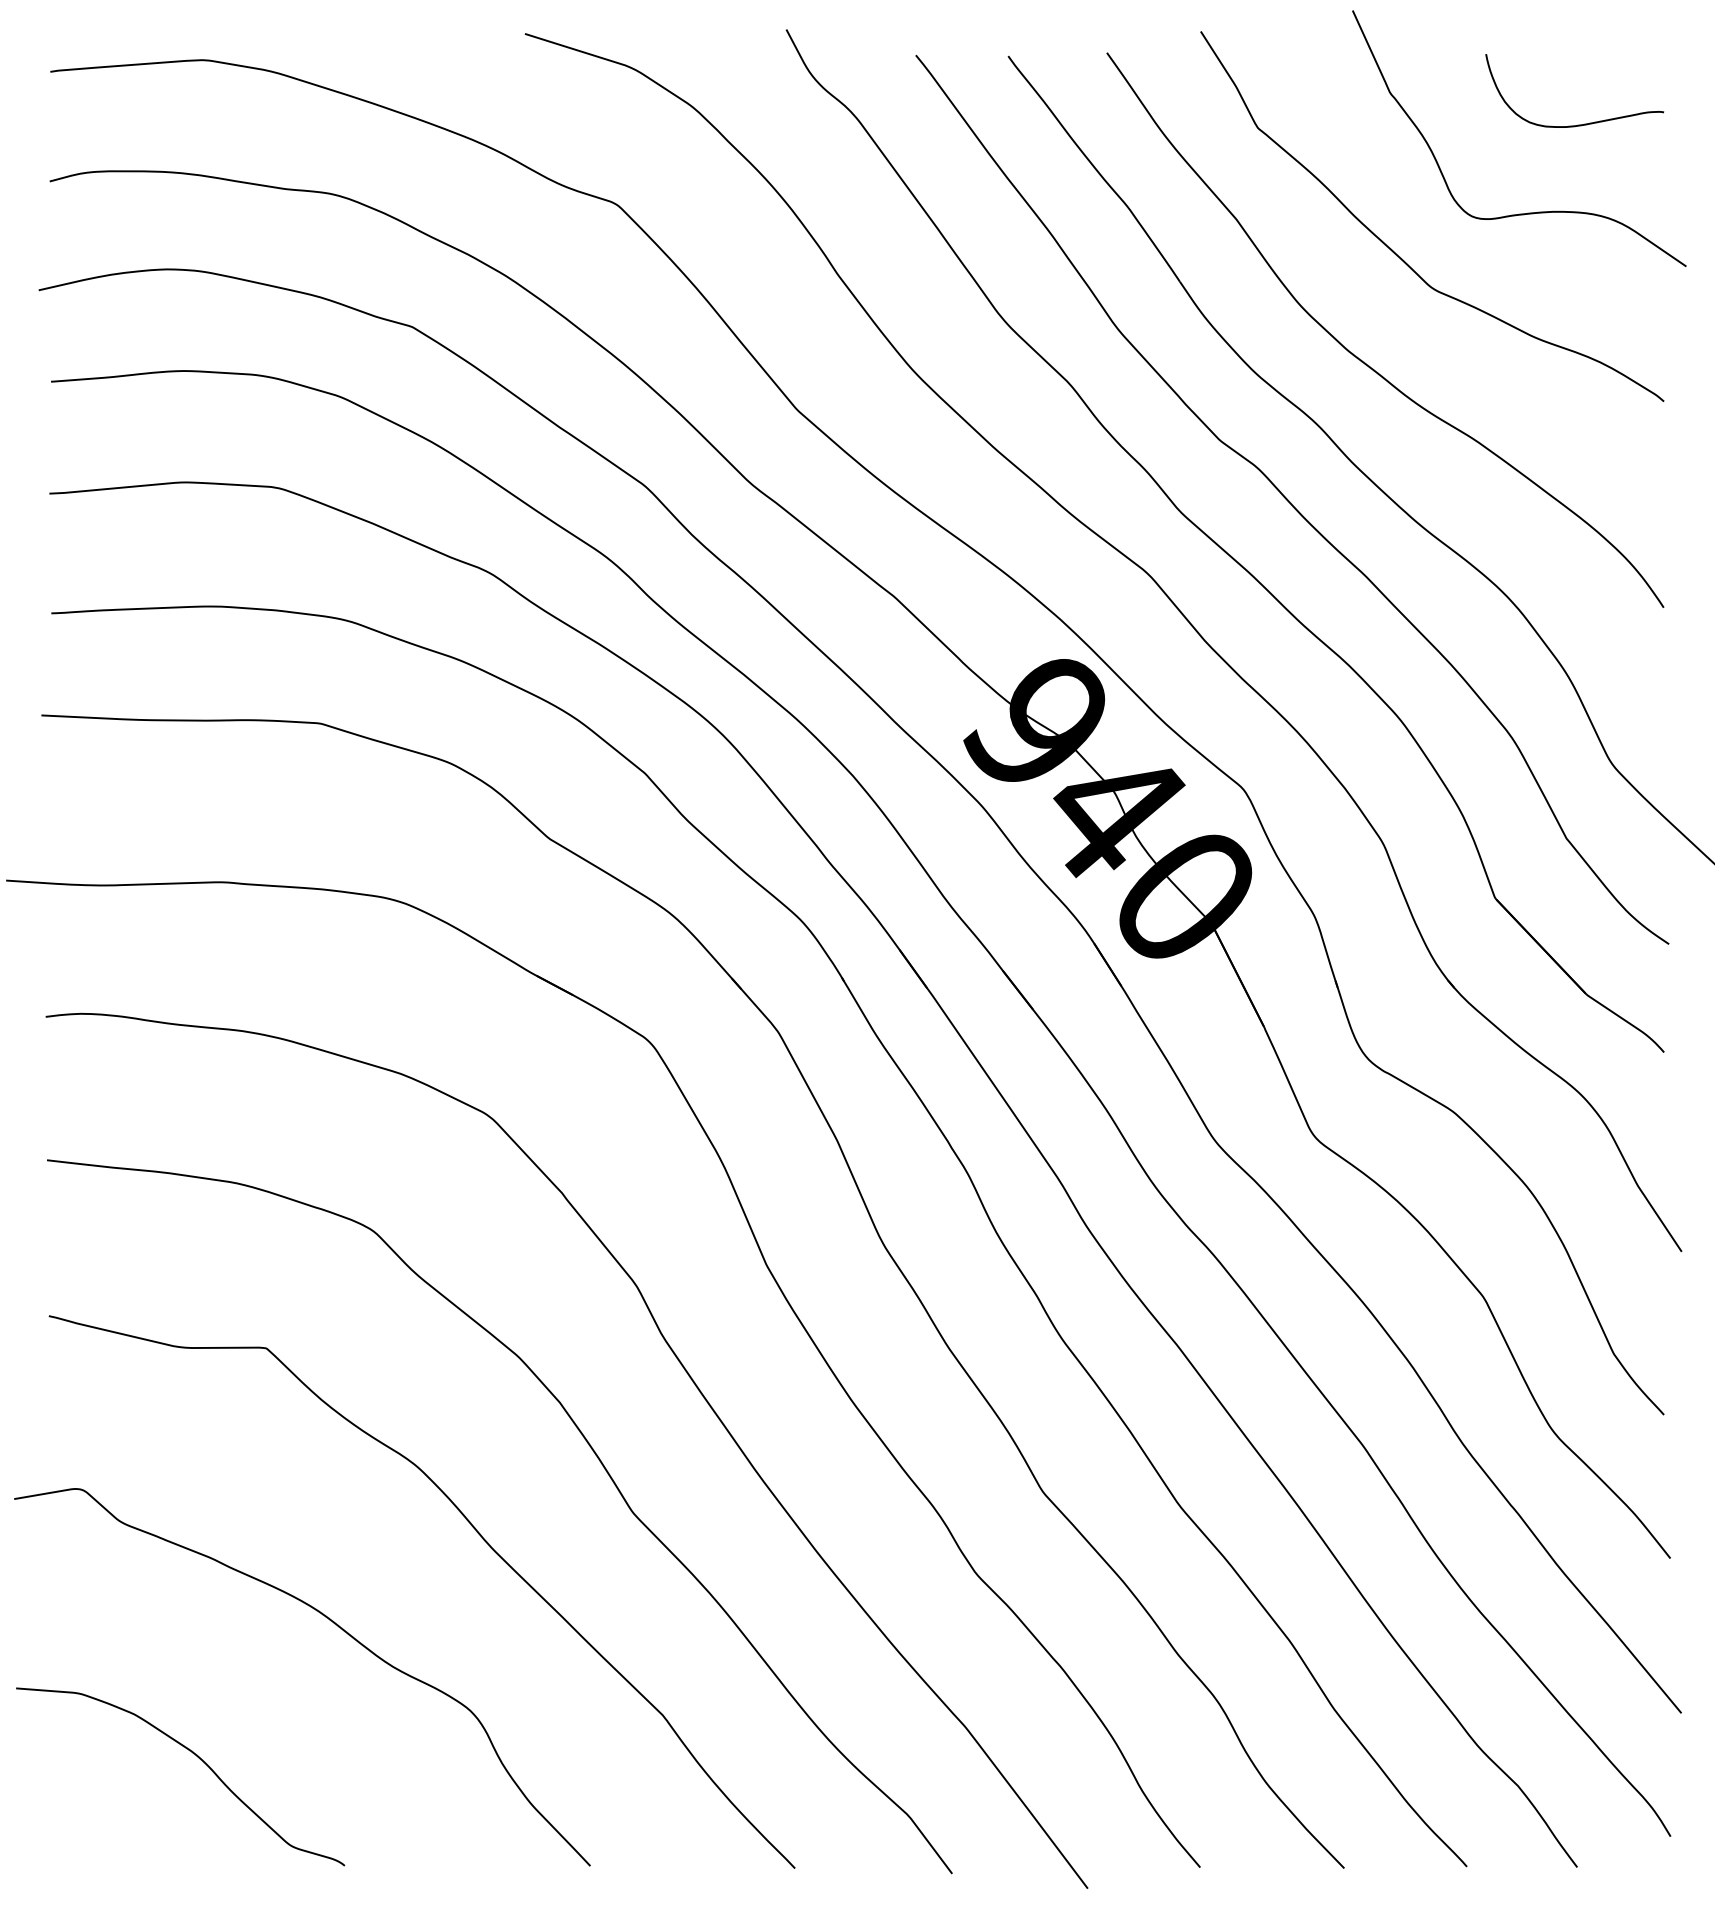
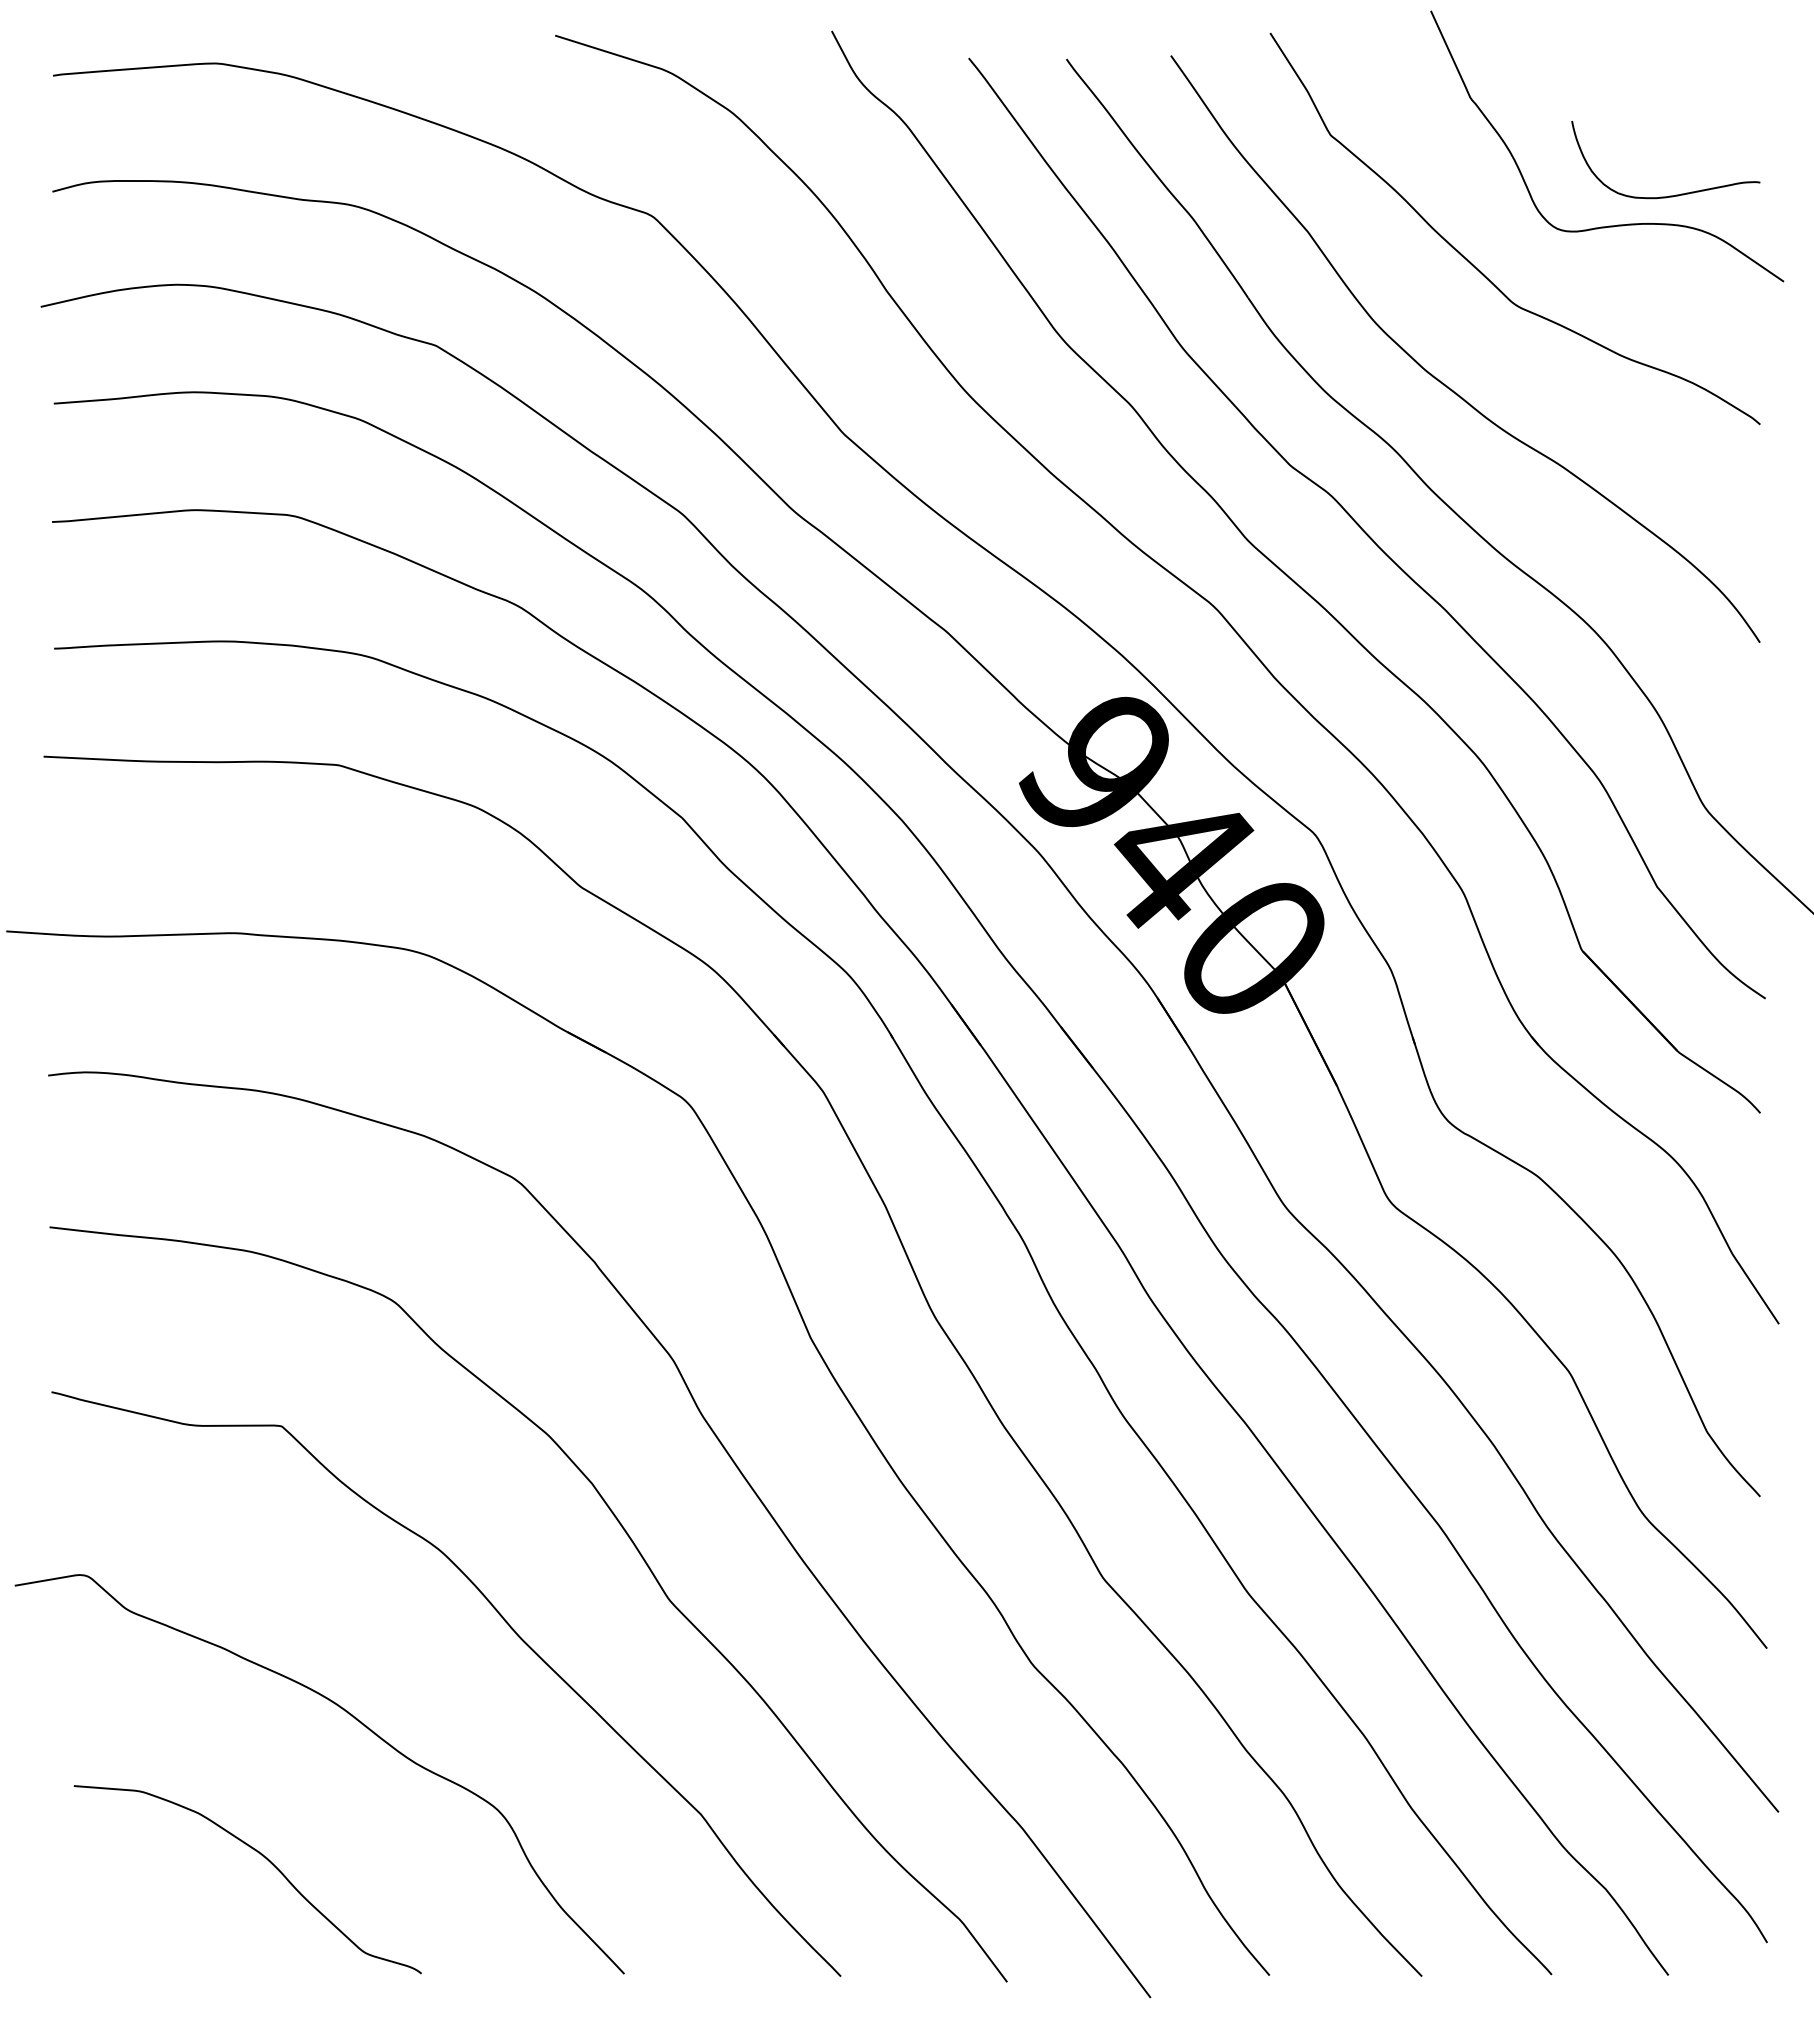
curve: (1578, 124) -> (1669, 195), moved
curve: (195, 1755) -> (263, 1857), moved

